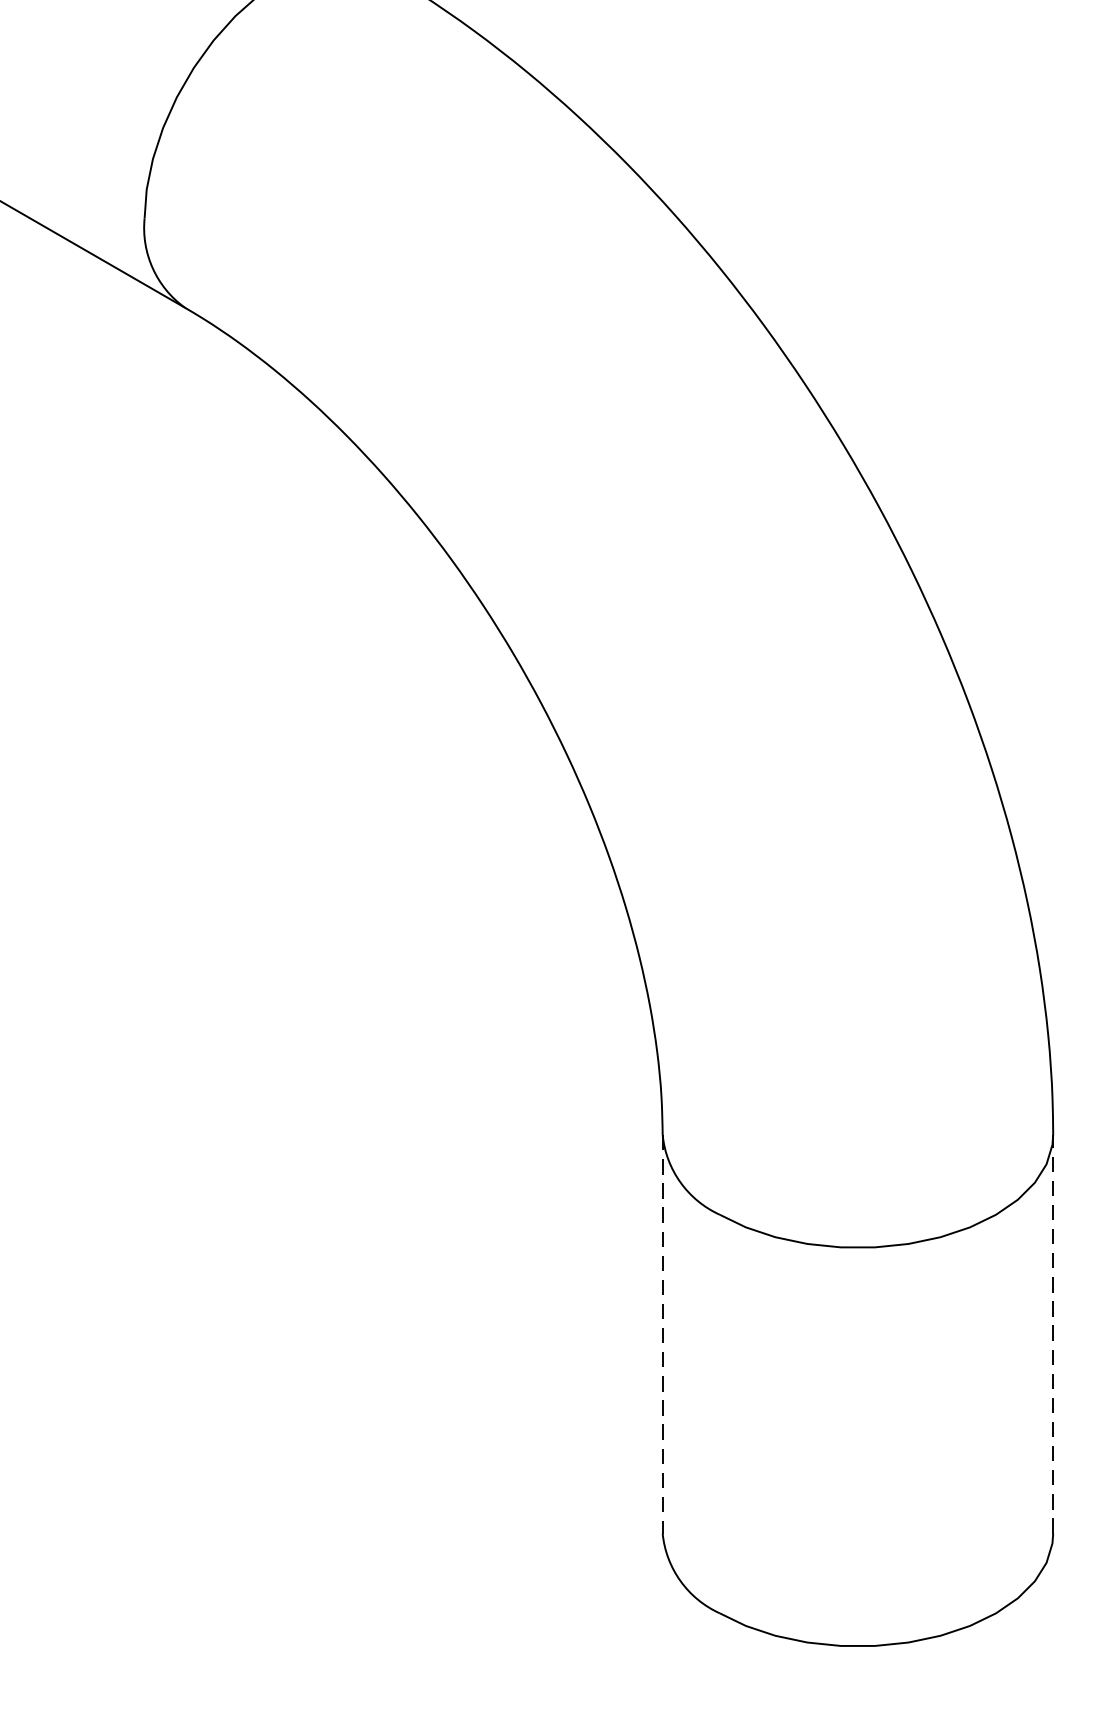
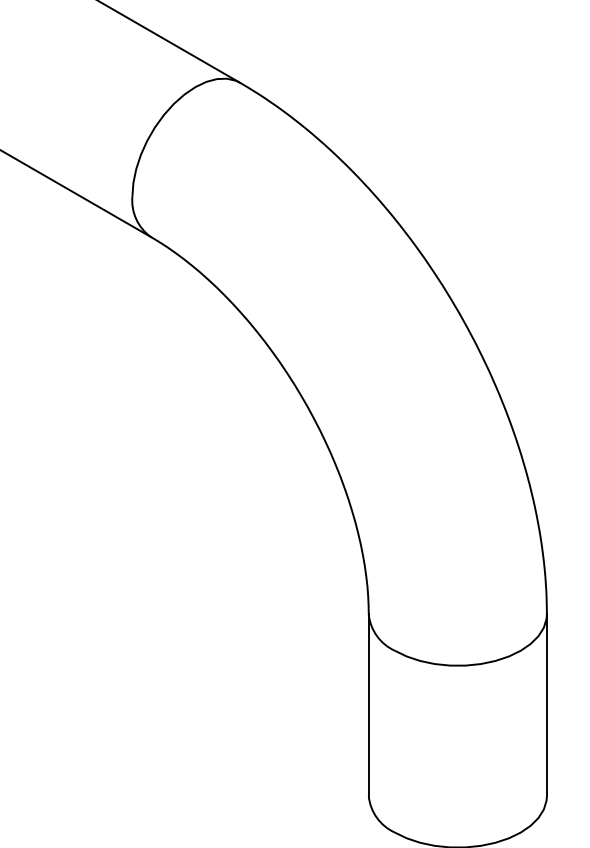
line: (662, 1334) -> (368, 705), dashed -> solid
line: (1052, 1334) -> (546, 705), dashed -> solid

